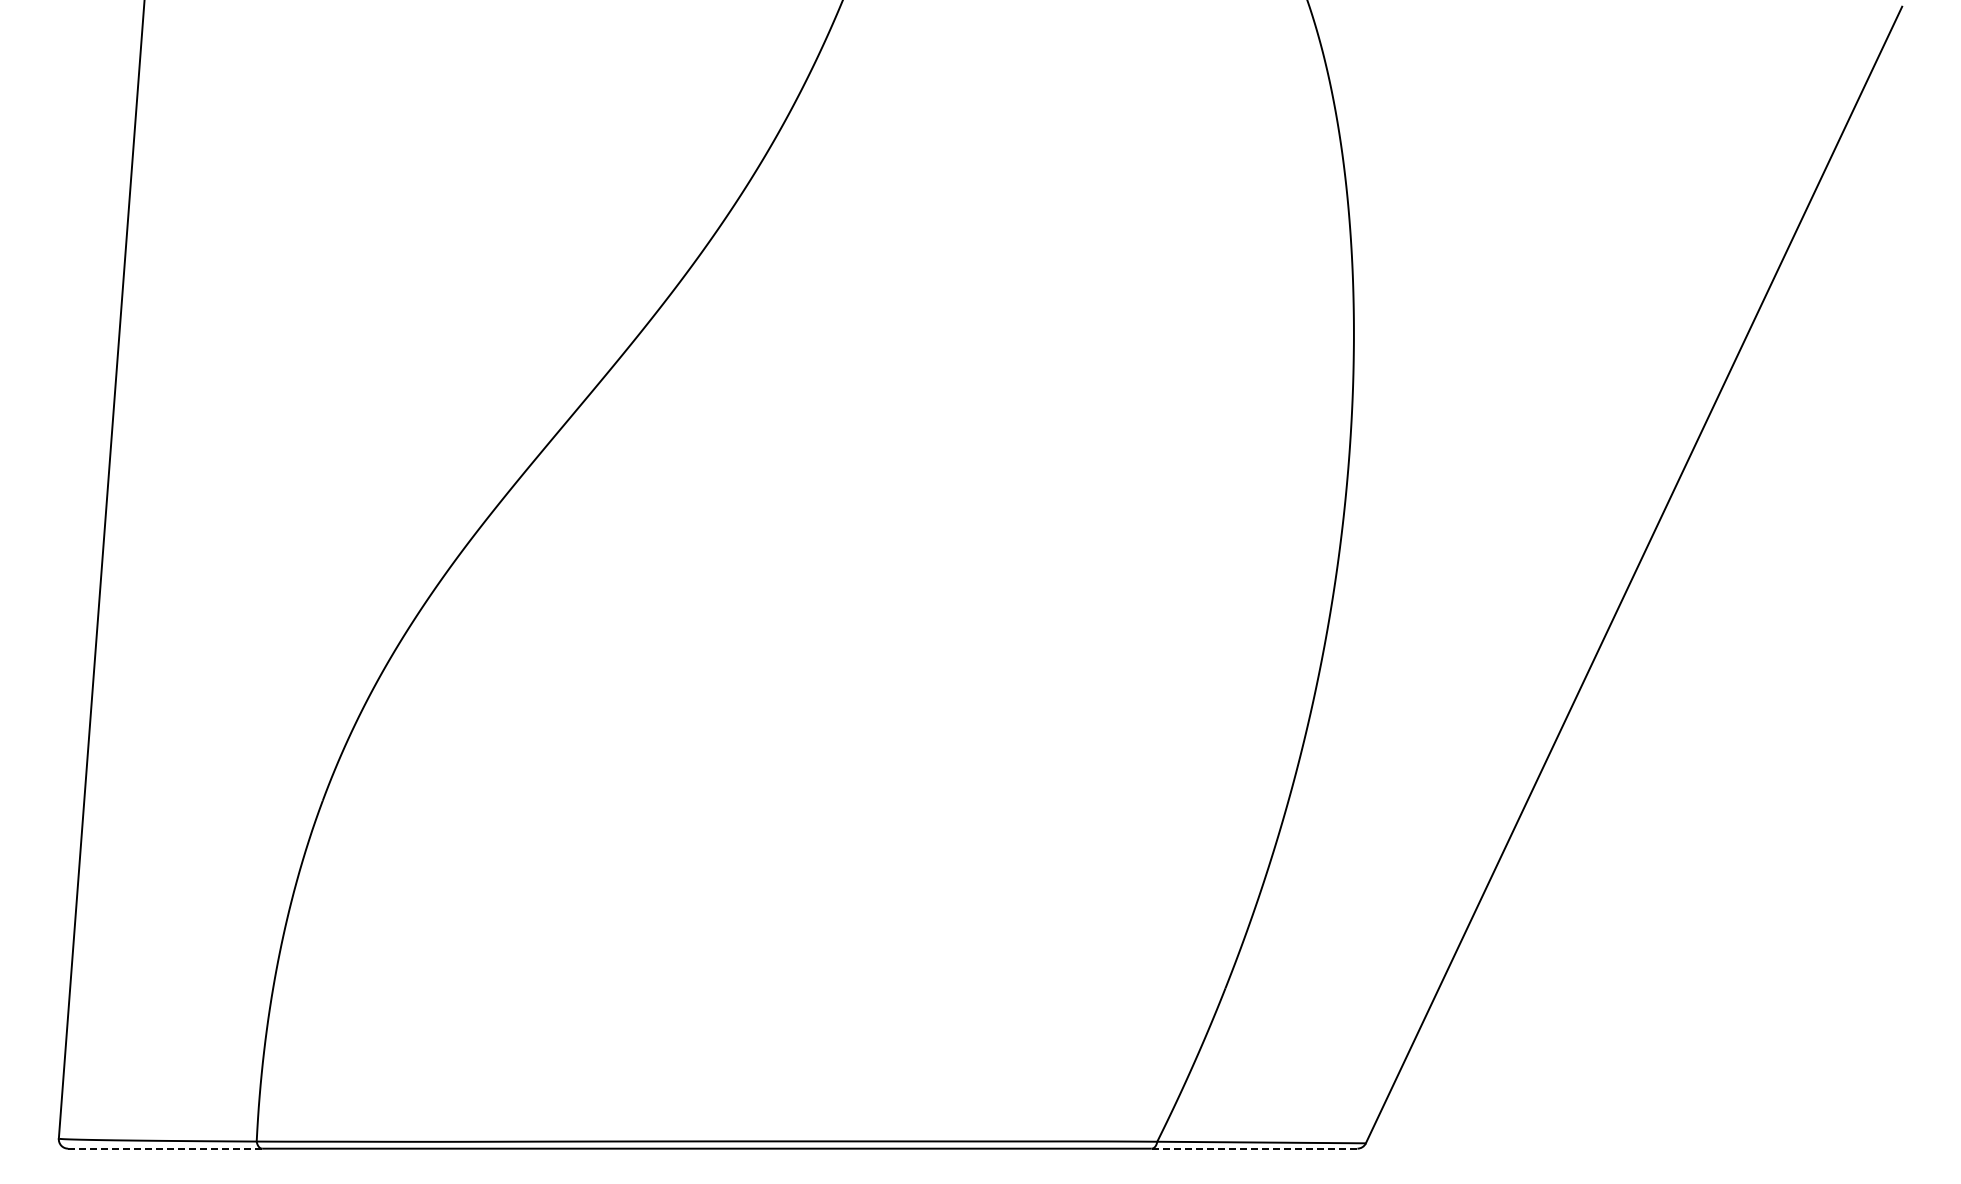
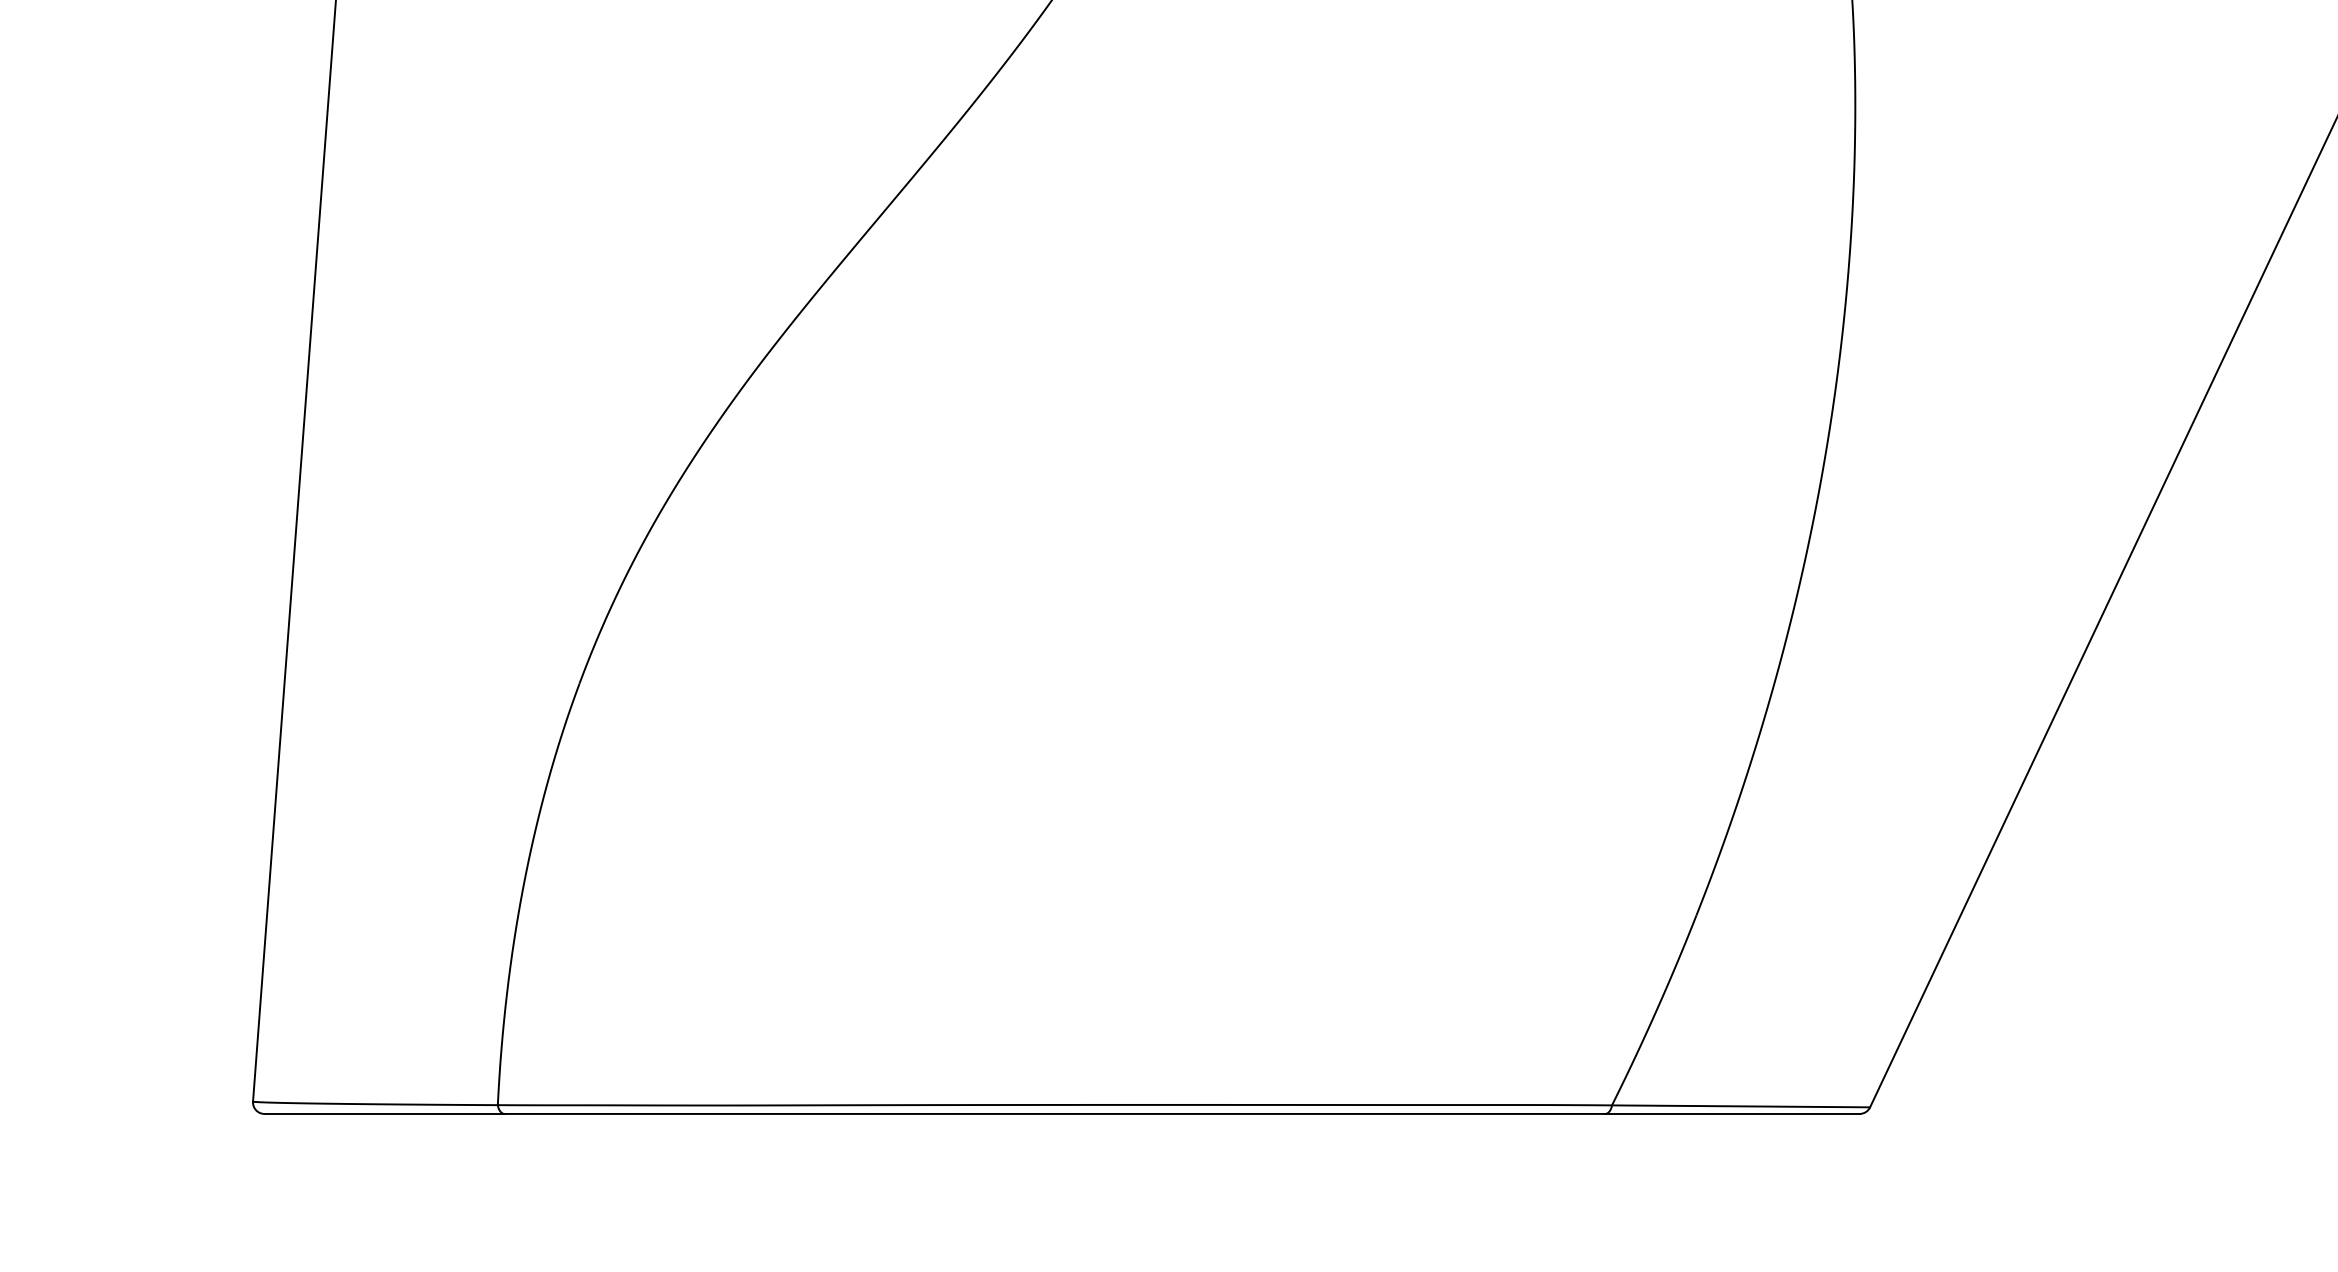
line: (164, 1148) -> (383, 1113), dashed -> solid
line: (1254, 1148) -> (1732, 1113), dashed -> solid

